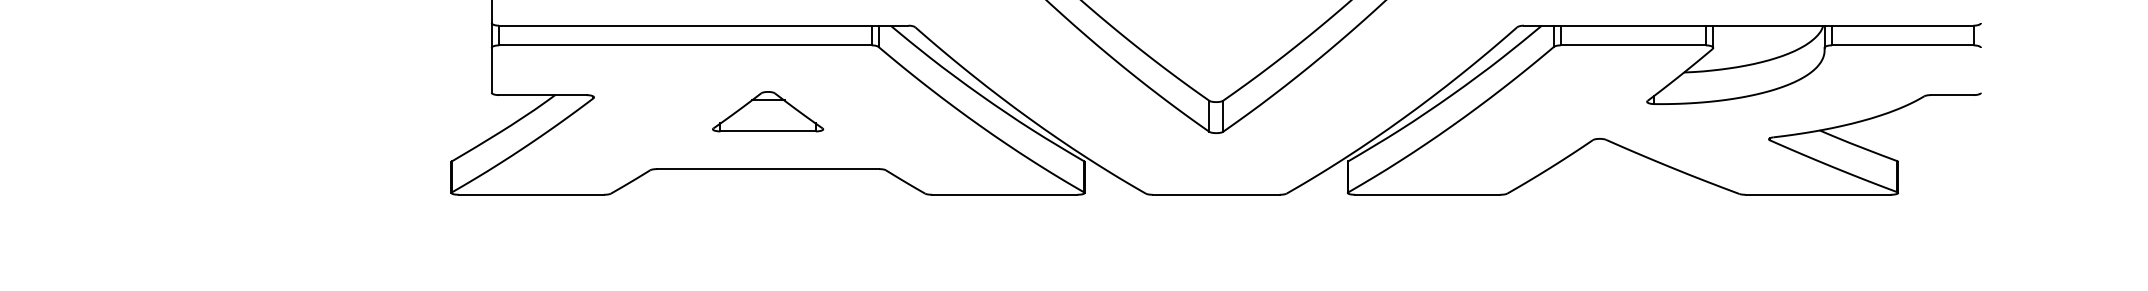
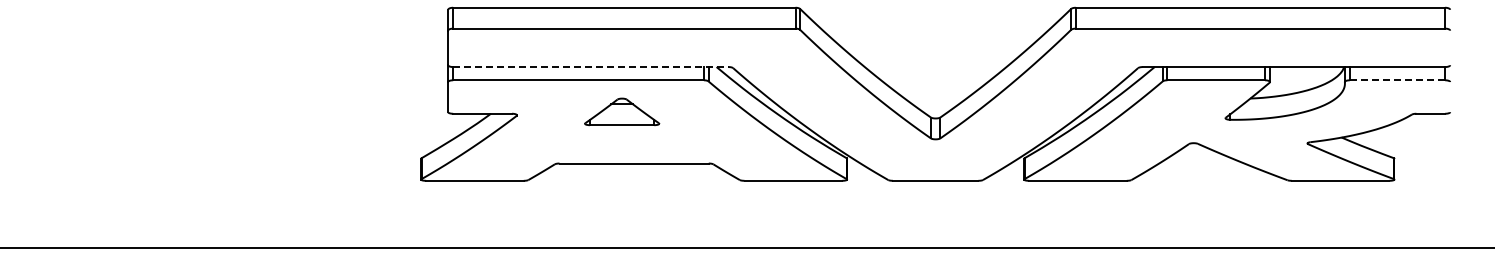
line: (703, 26) -> (590, 67), solid -> dashed
line: (1902, 45) -> (1397, 80), solid -> dashed
part: (768, 111) -> (622, 111), moved

